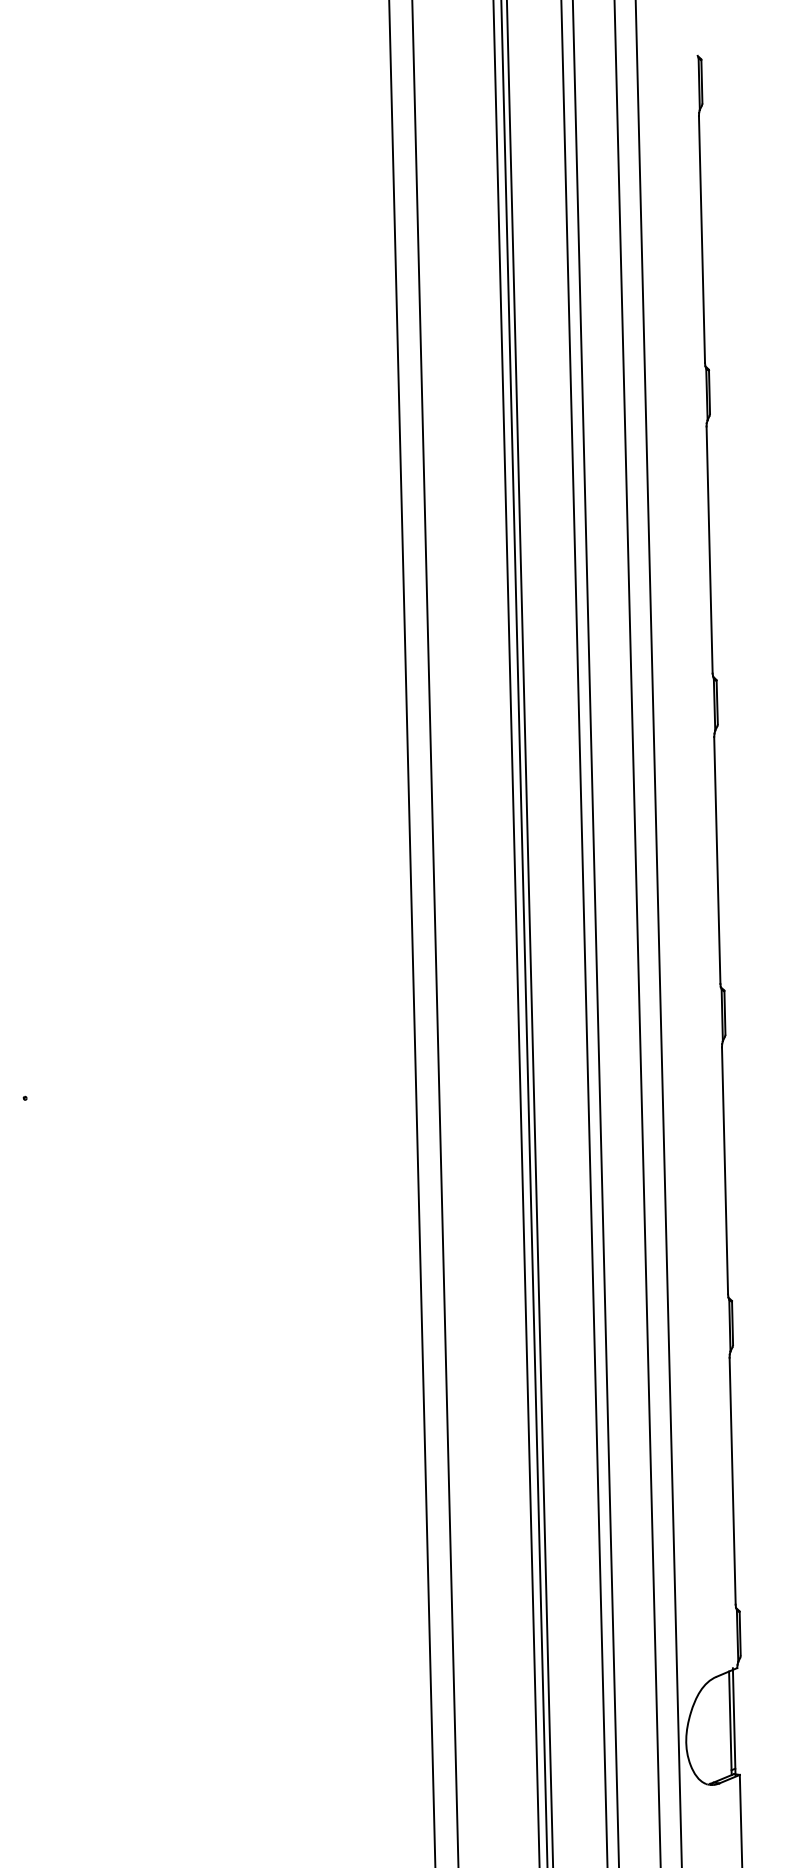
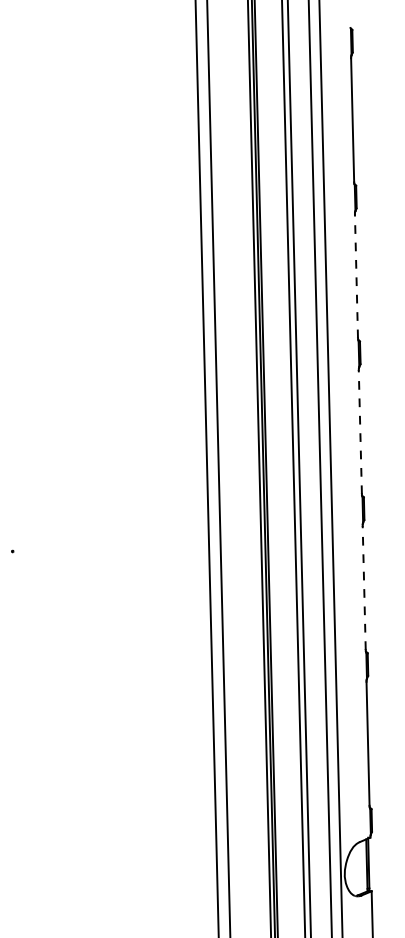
line: (709, 548) -> (356, 275), solid -> dashed
line: (717, 859) -> (360, 431), solid -> dashed
line: (725, 1169) -> (364, 587), solid -> dashed

